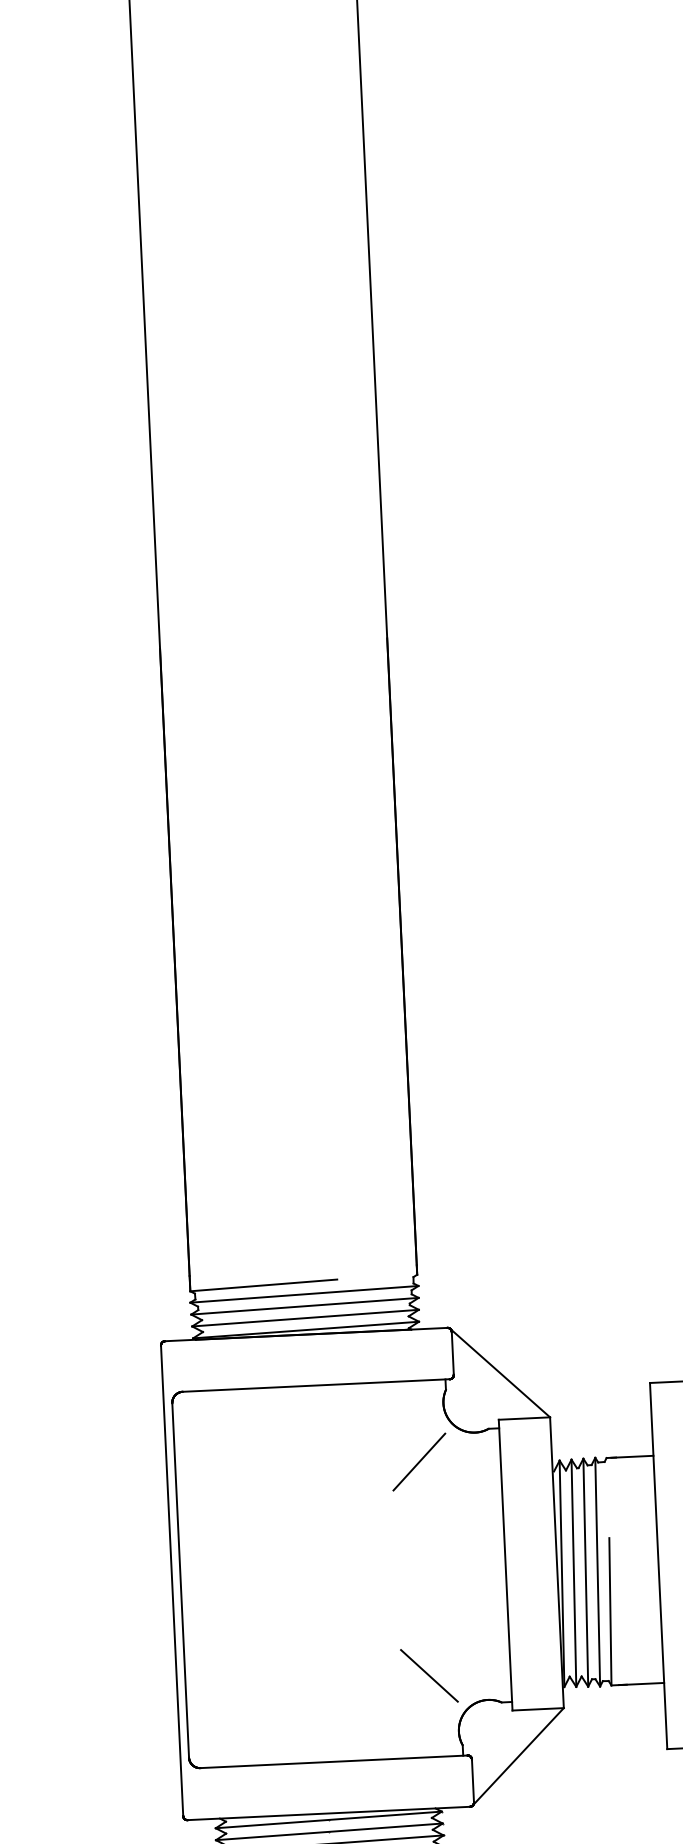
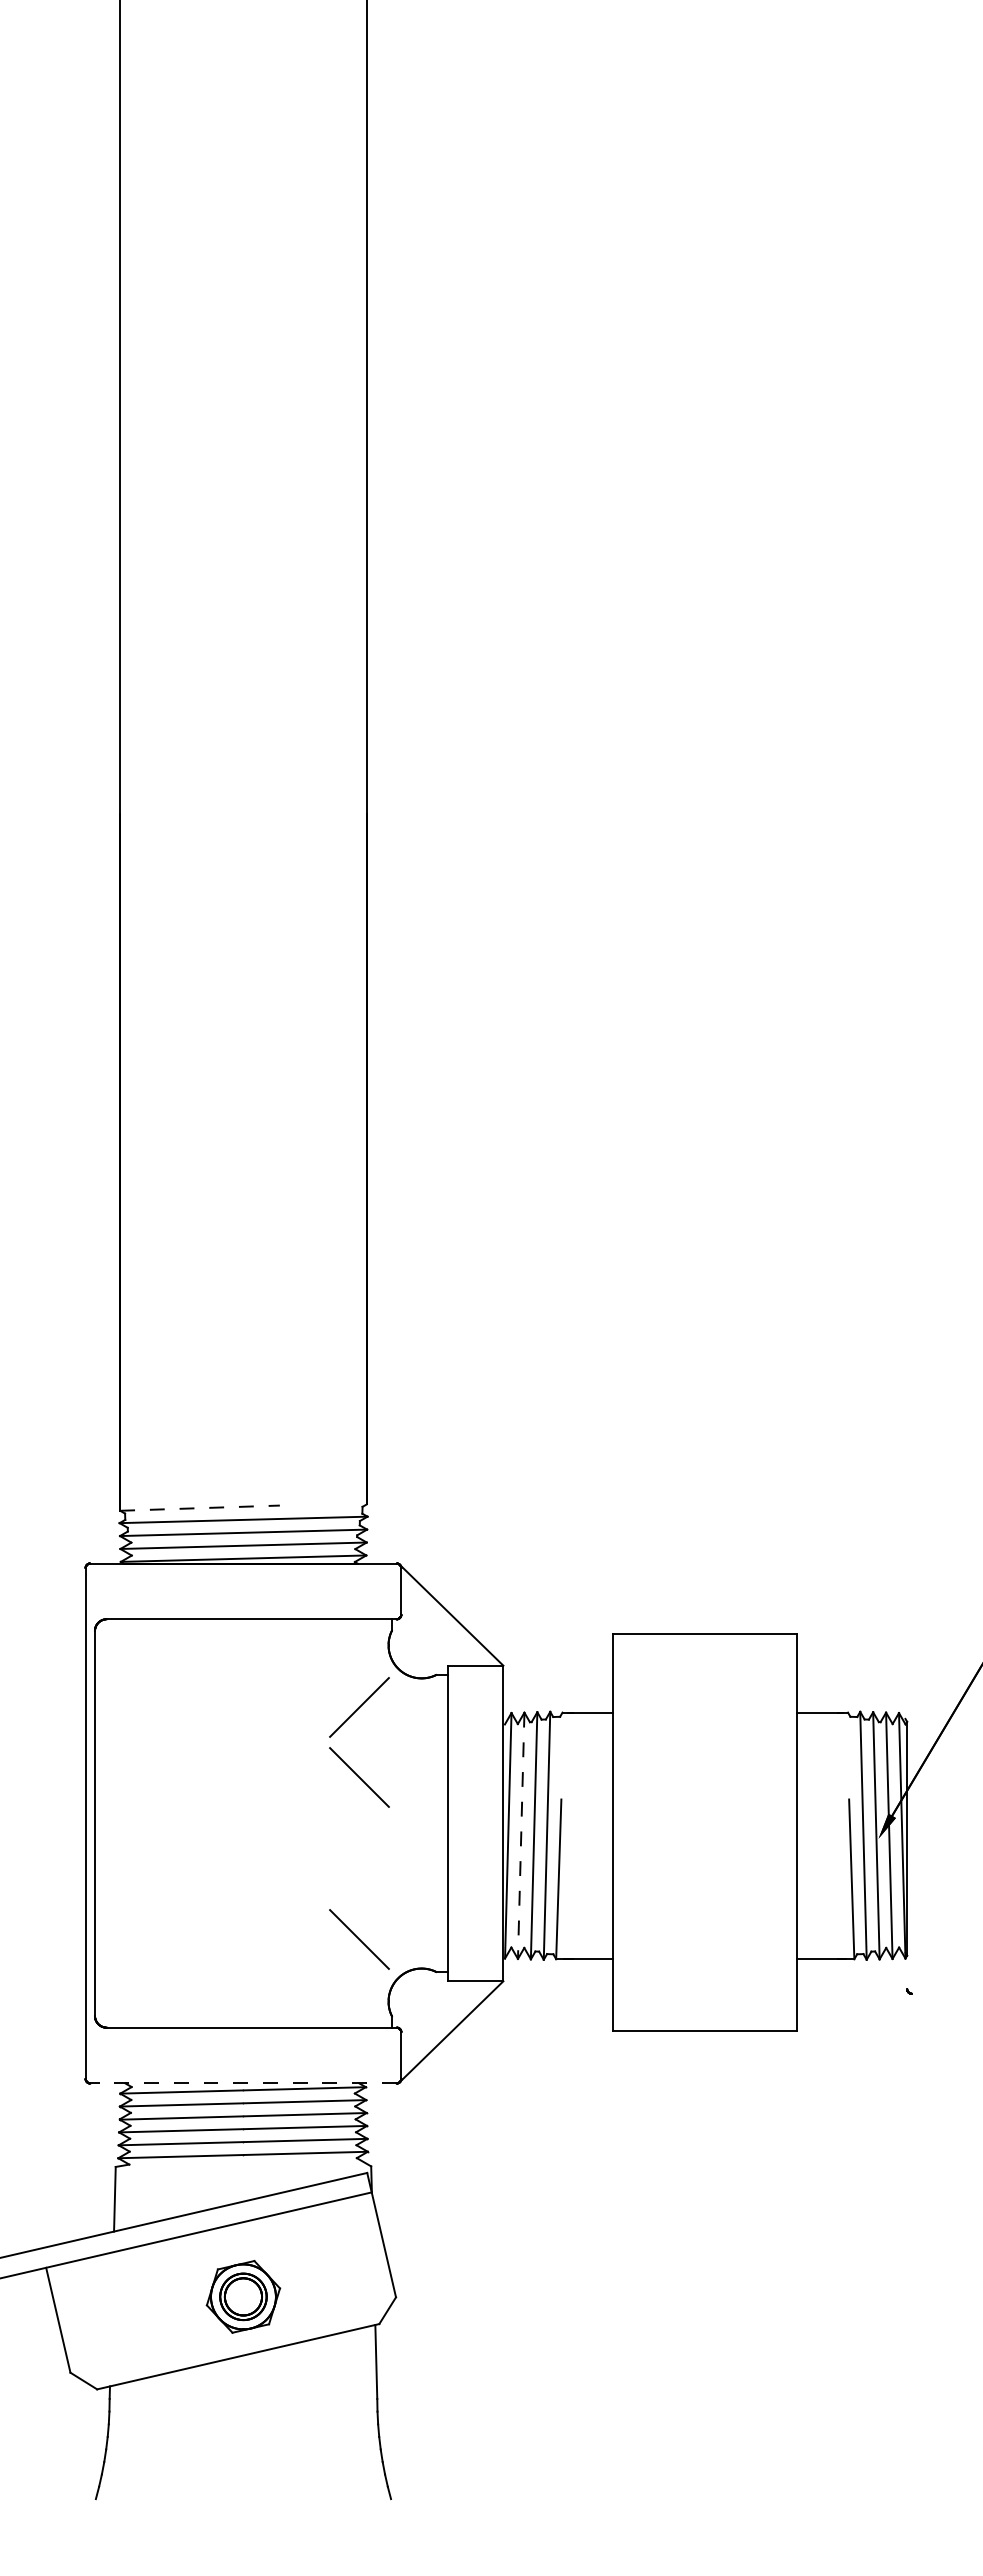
line: (264, 1285) -> (200, 1508), solid -> dashed
line: (422, 1526) -> (359, 1777), added
line: (574, 1573) -> (521, 1836), solid -> dashed
line: (327, 1813) -> (242, 2083), solid -> dashed

